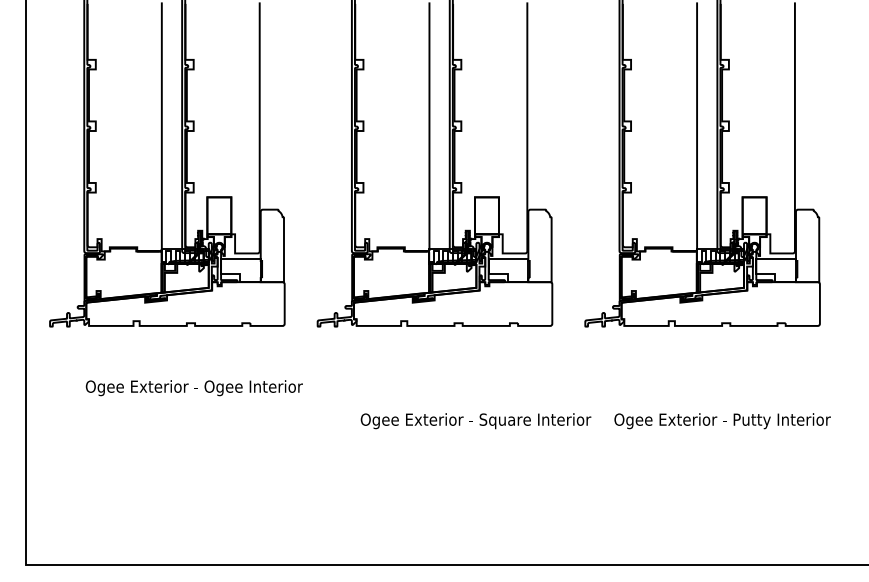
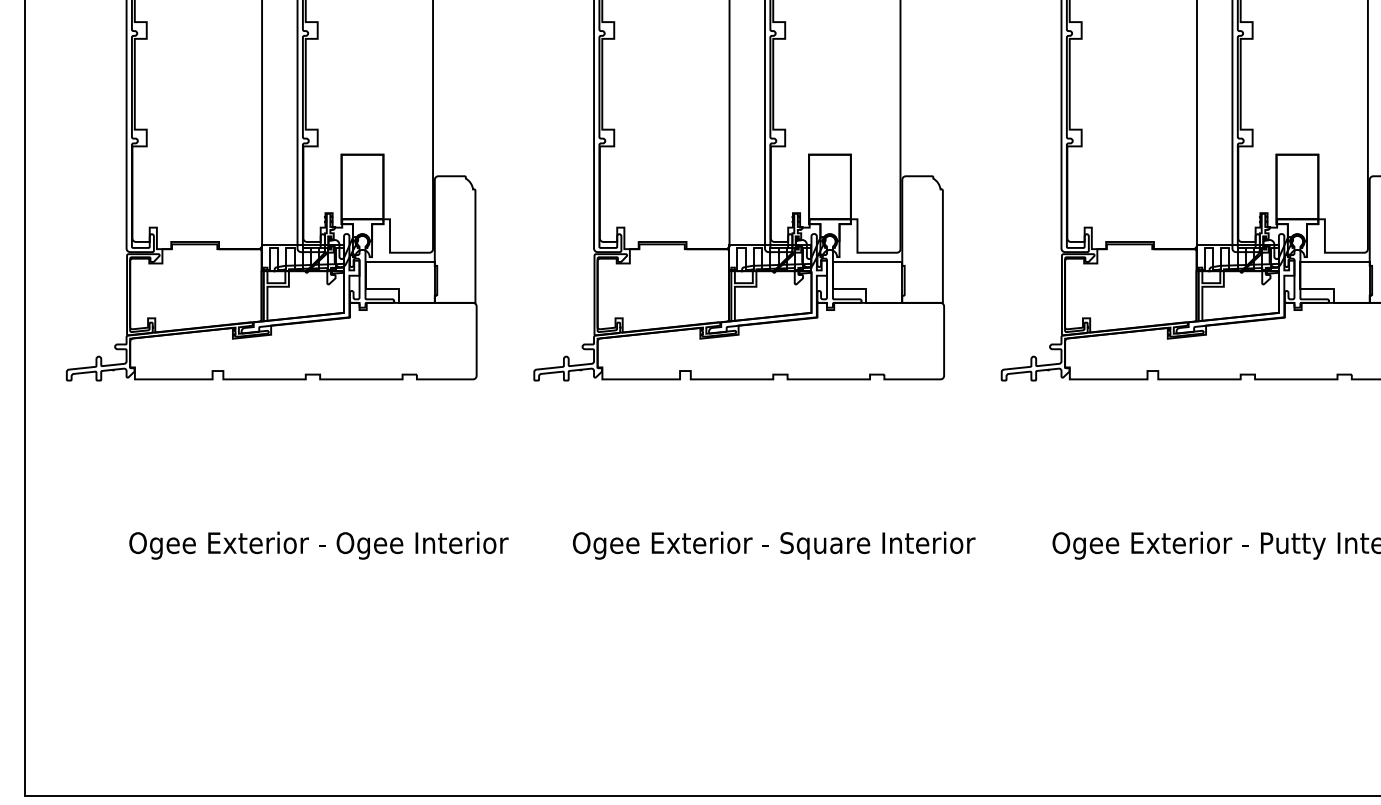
text: (193, 388) -> (317, 546), moved
text: (475, 421) -> (773, 546), moved

